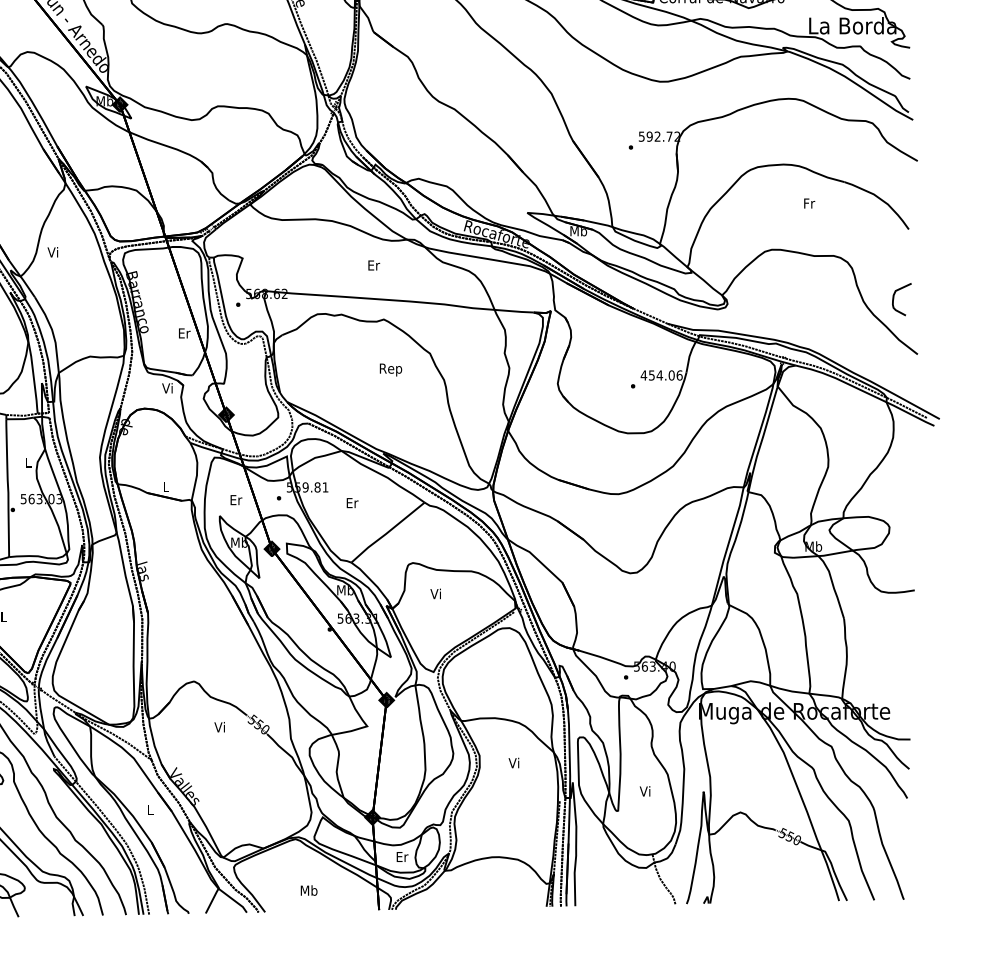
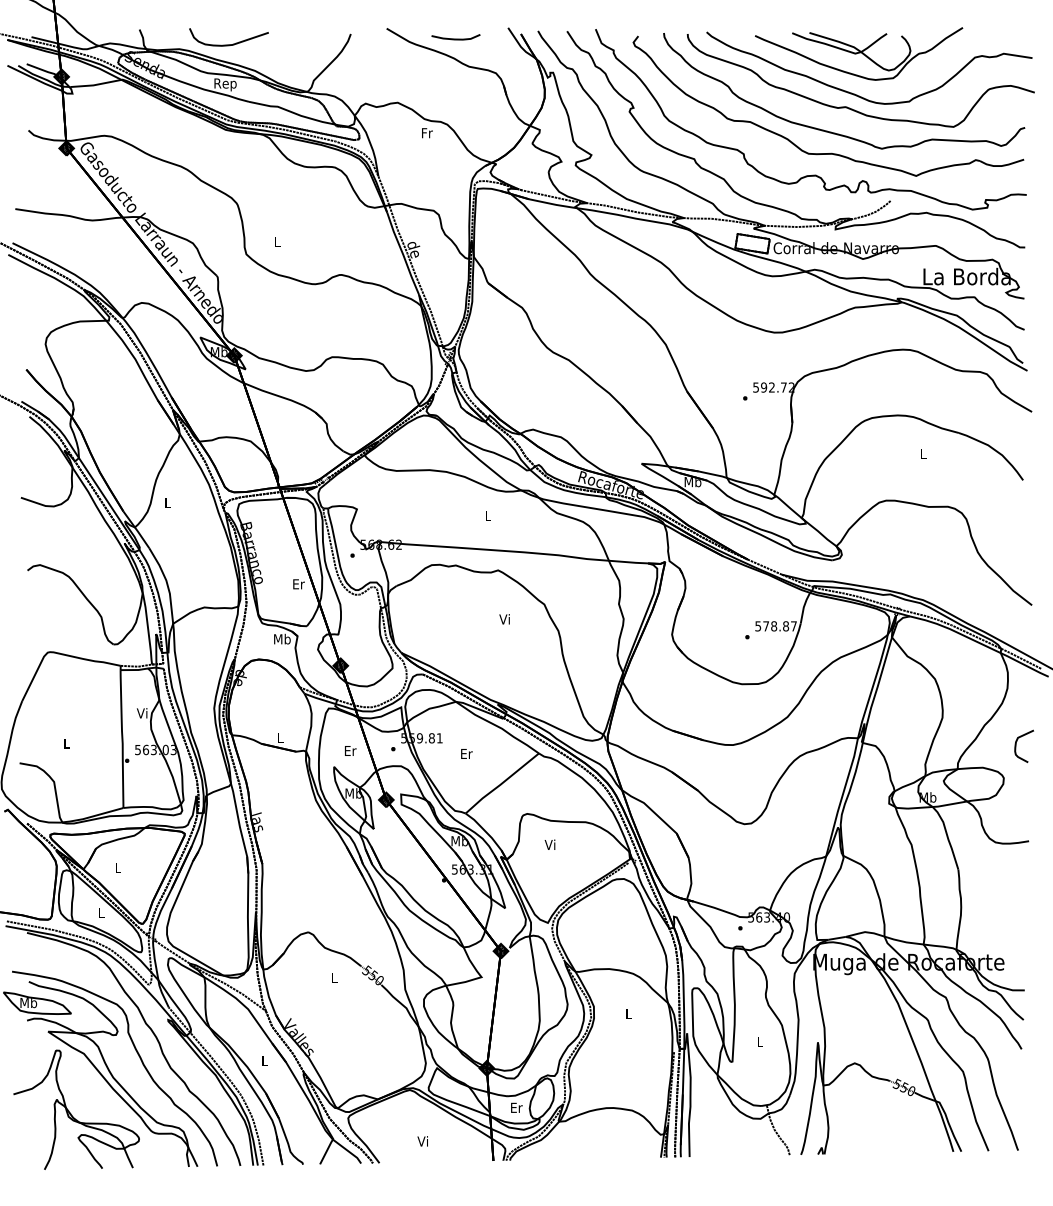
text: (809, 203) -> (923, 454), Fr -> L
text: (52, 252) -> (166, 503), Vi -> L
text: (374, 265) -> (488, 516), Er -> L
curve: (894, 298) -> (1016, 745), moved
text: (391, 369) -> (505, 620), Rep -> Vi
text: (662, 375) -> (776, 626), 454.06 -> 578.87
text: (168, 387) -> (282, 638), Vi -> Mb
text: (27, 462) -> (141, 713), L -> Vi
text: (219, 726) -> (333, 977), Vi -> L
text: (514, 762) -> (628, 1013), Vi -> L
text: (645, 791) -> (759, 1042), Vi -> L
text: (309, 890) -> (423, 1141), Mb -> Vi

